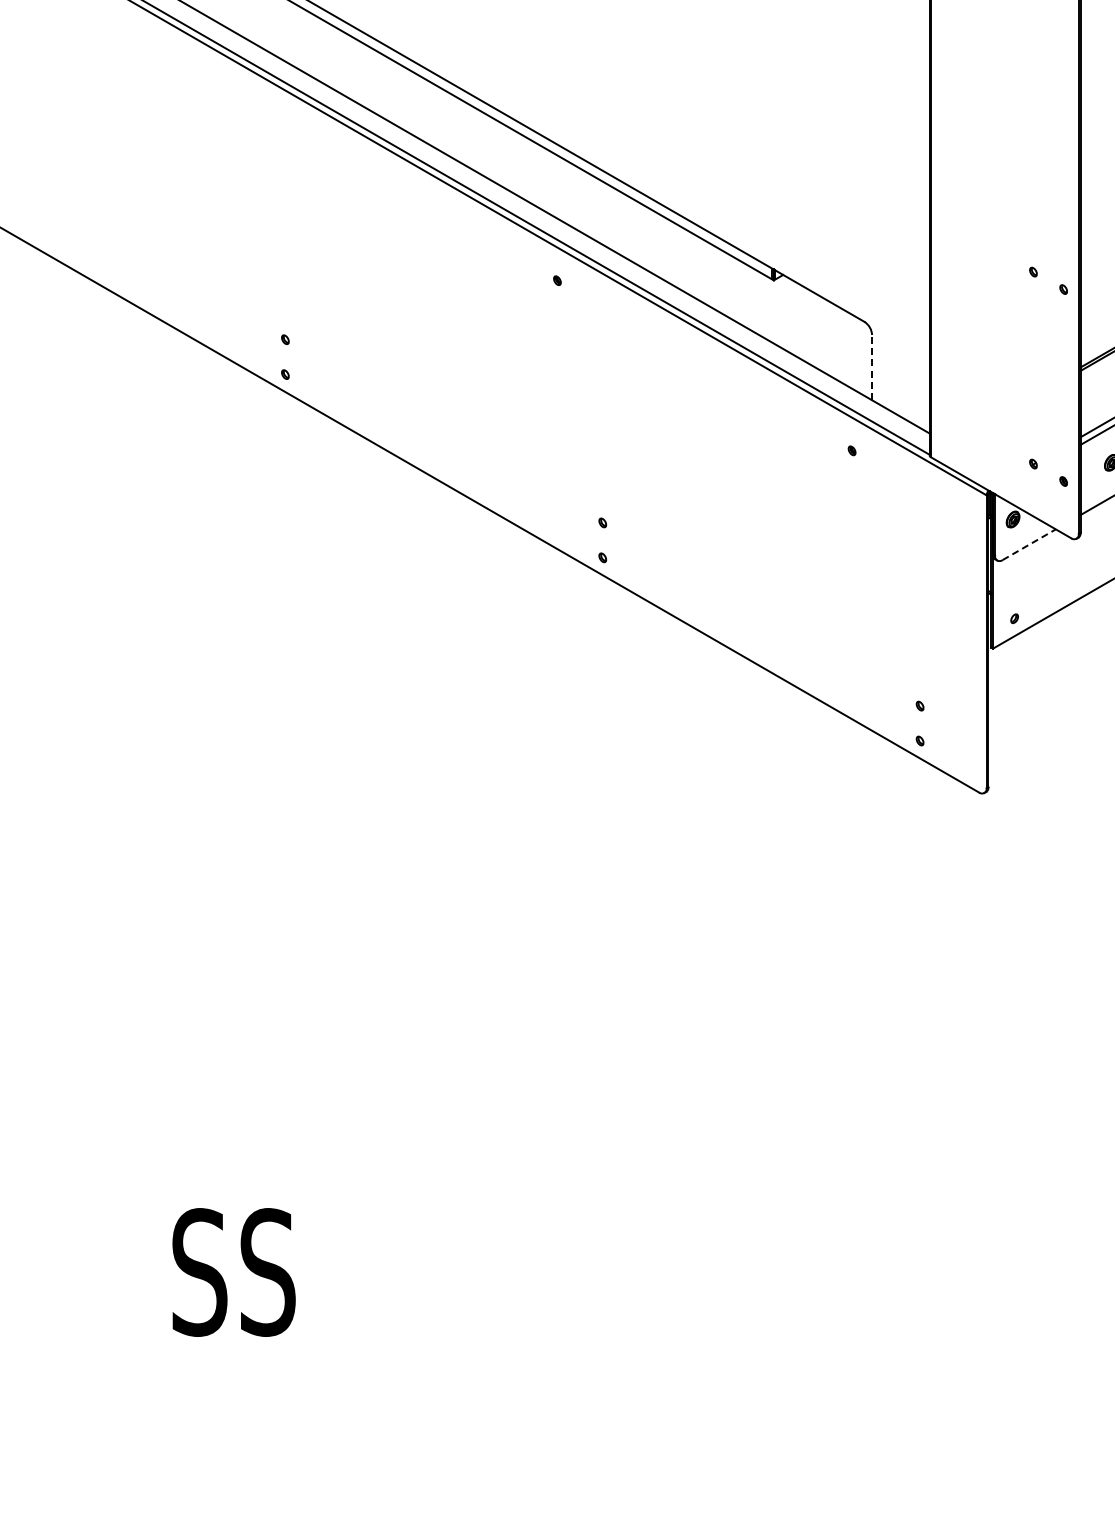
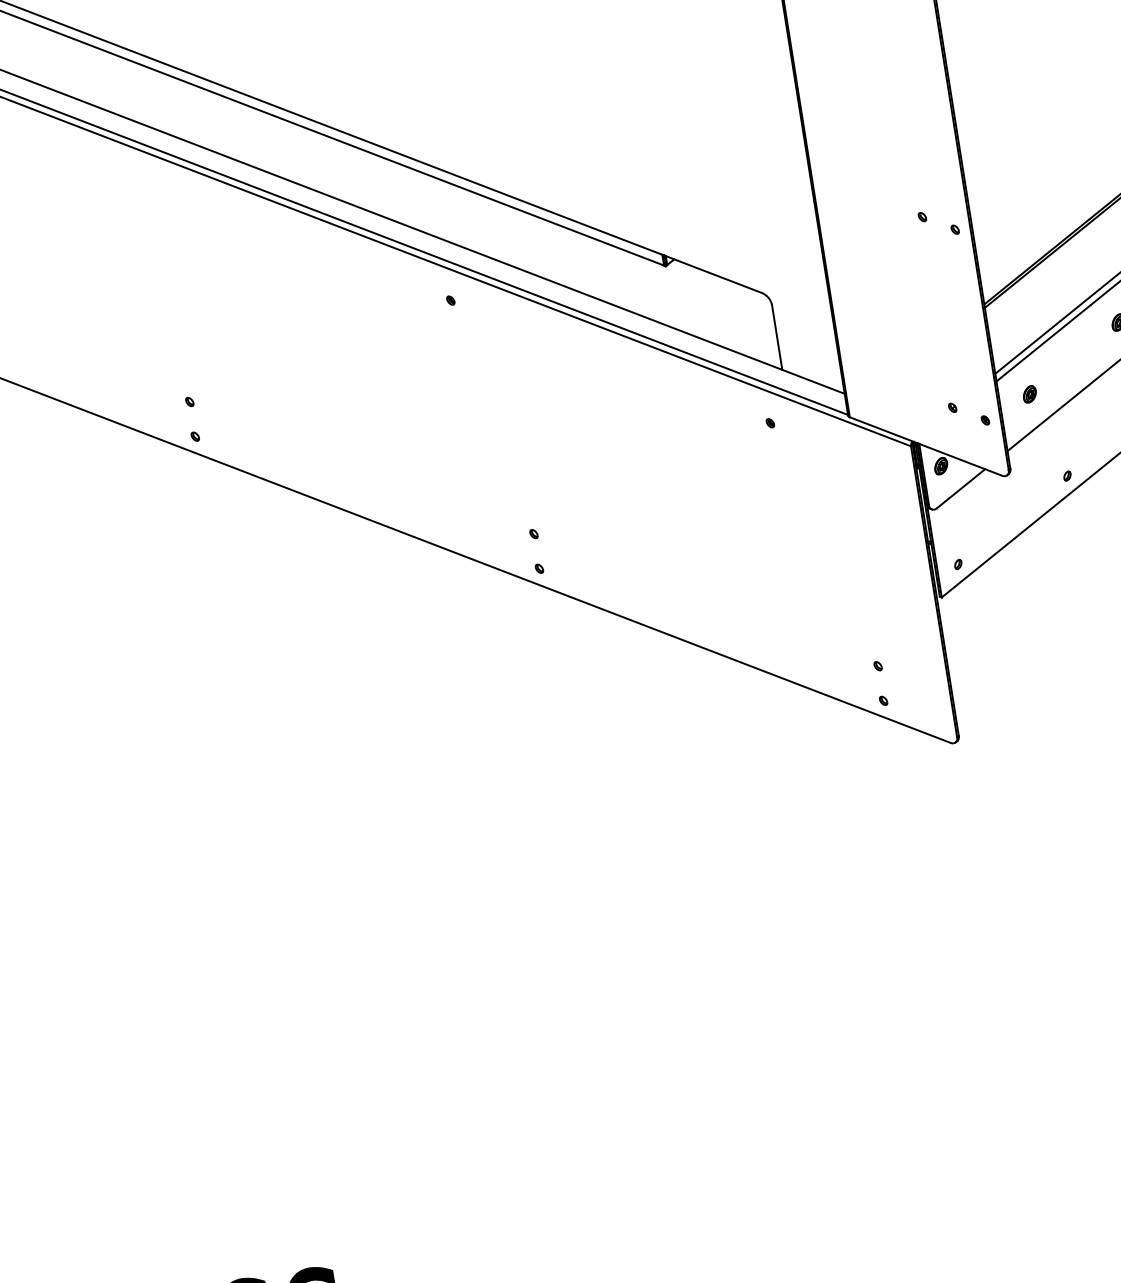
line: (872, 367) -> (777, 337), dashed -> solid
line: (1029, 544) -> (961, 488), dashed -> solid

